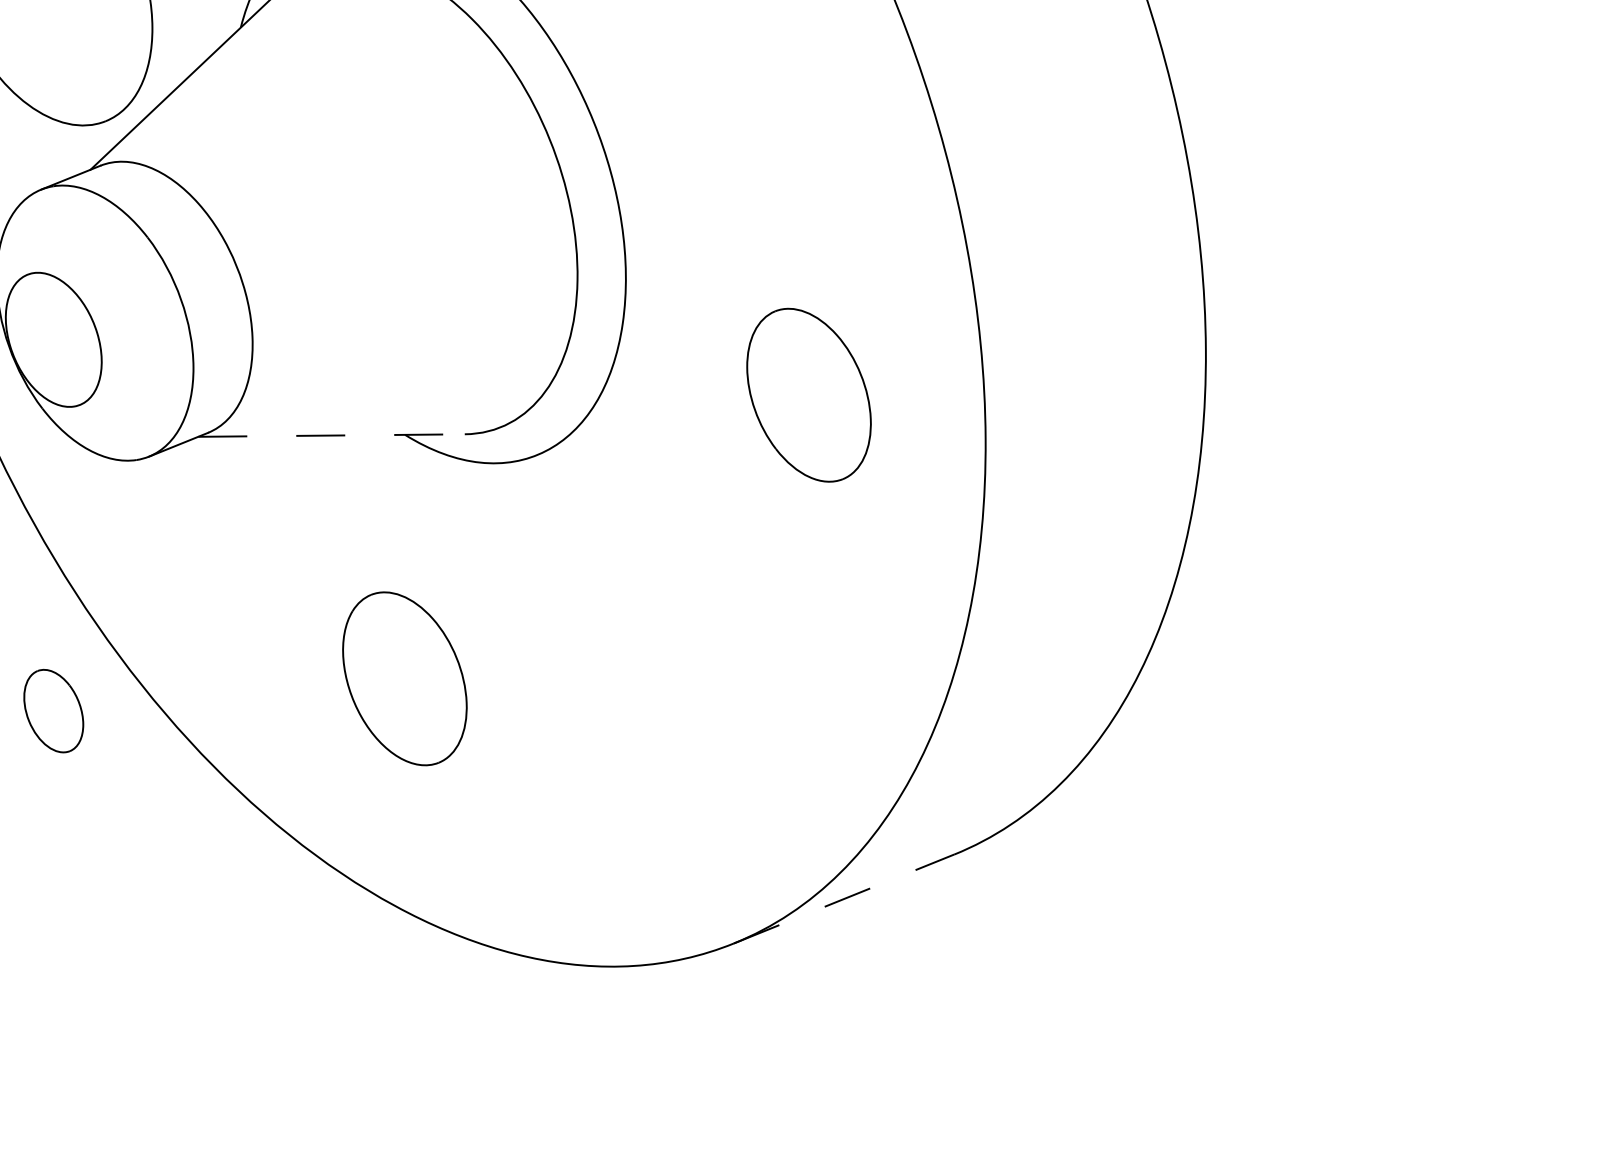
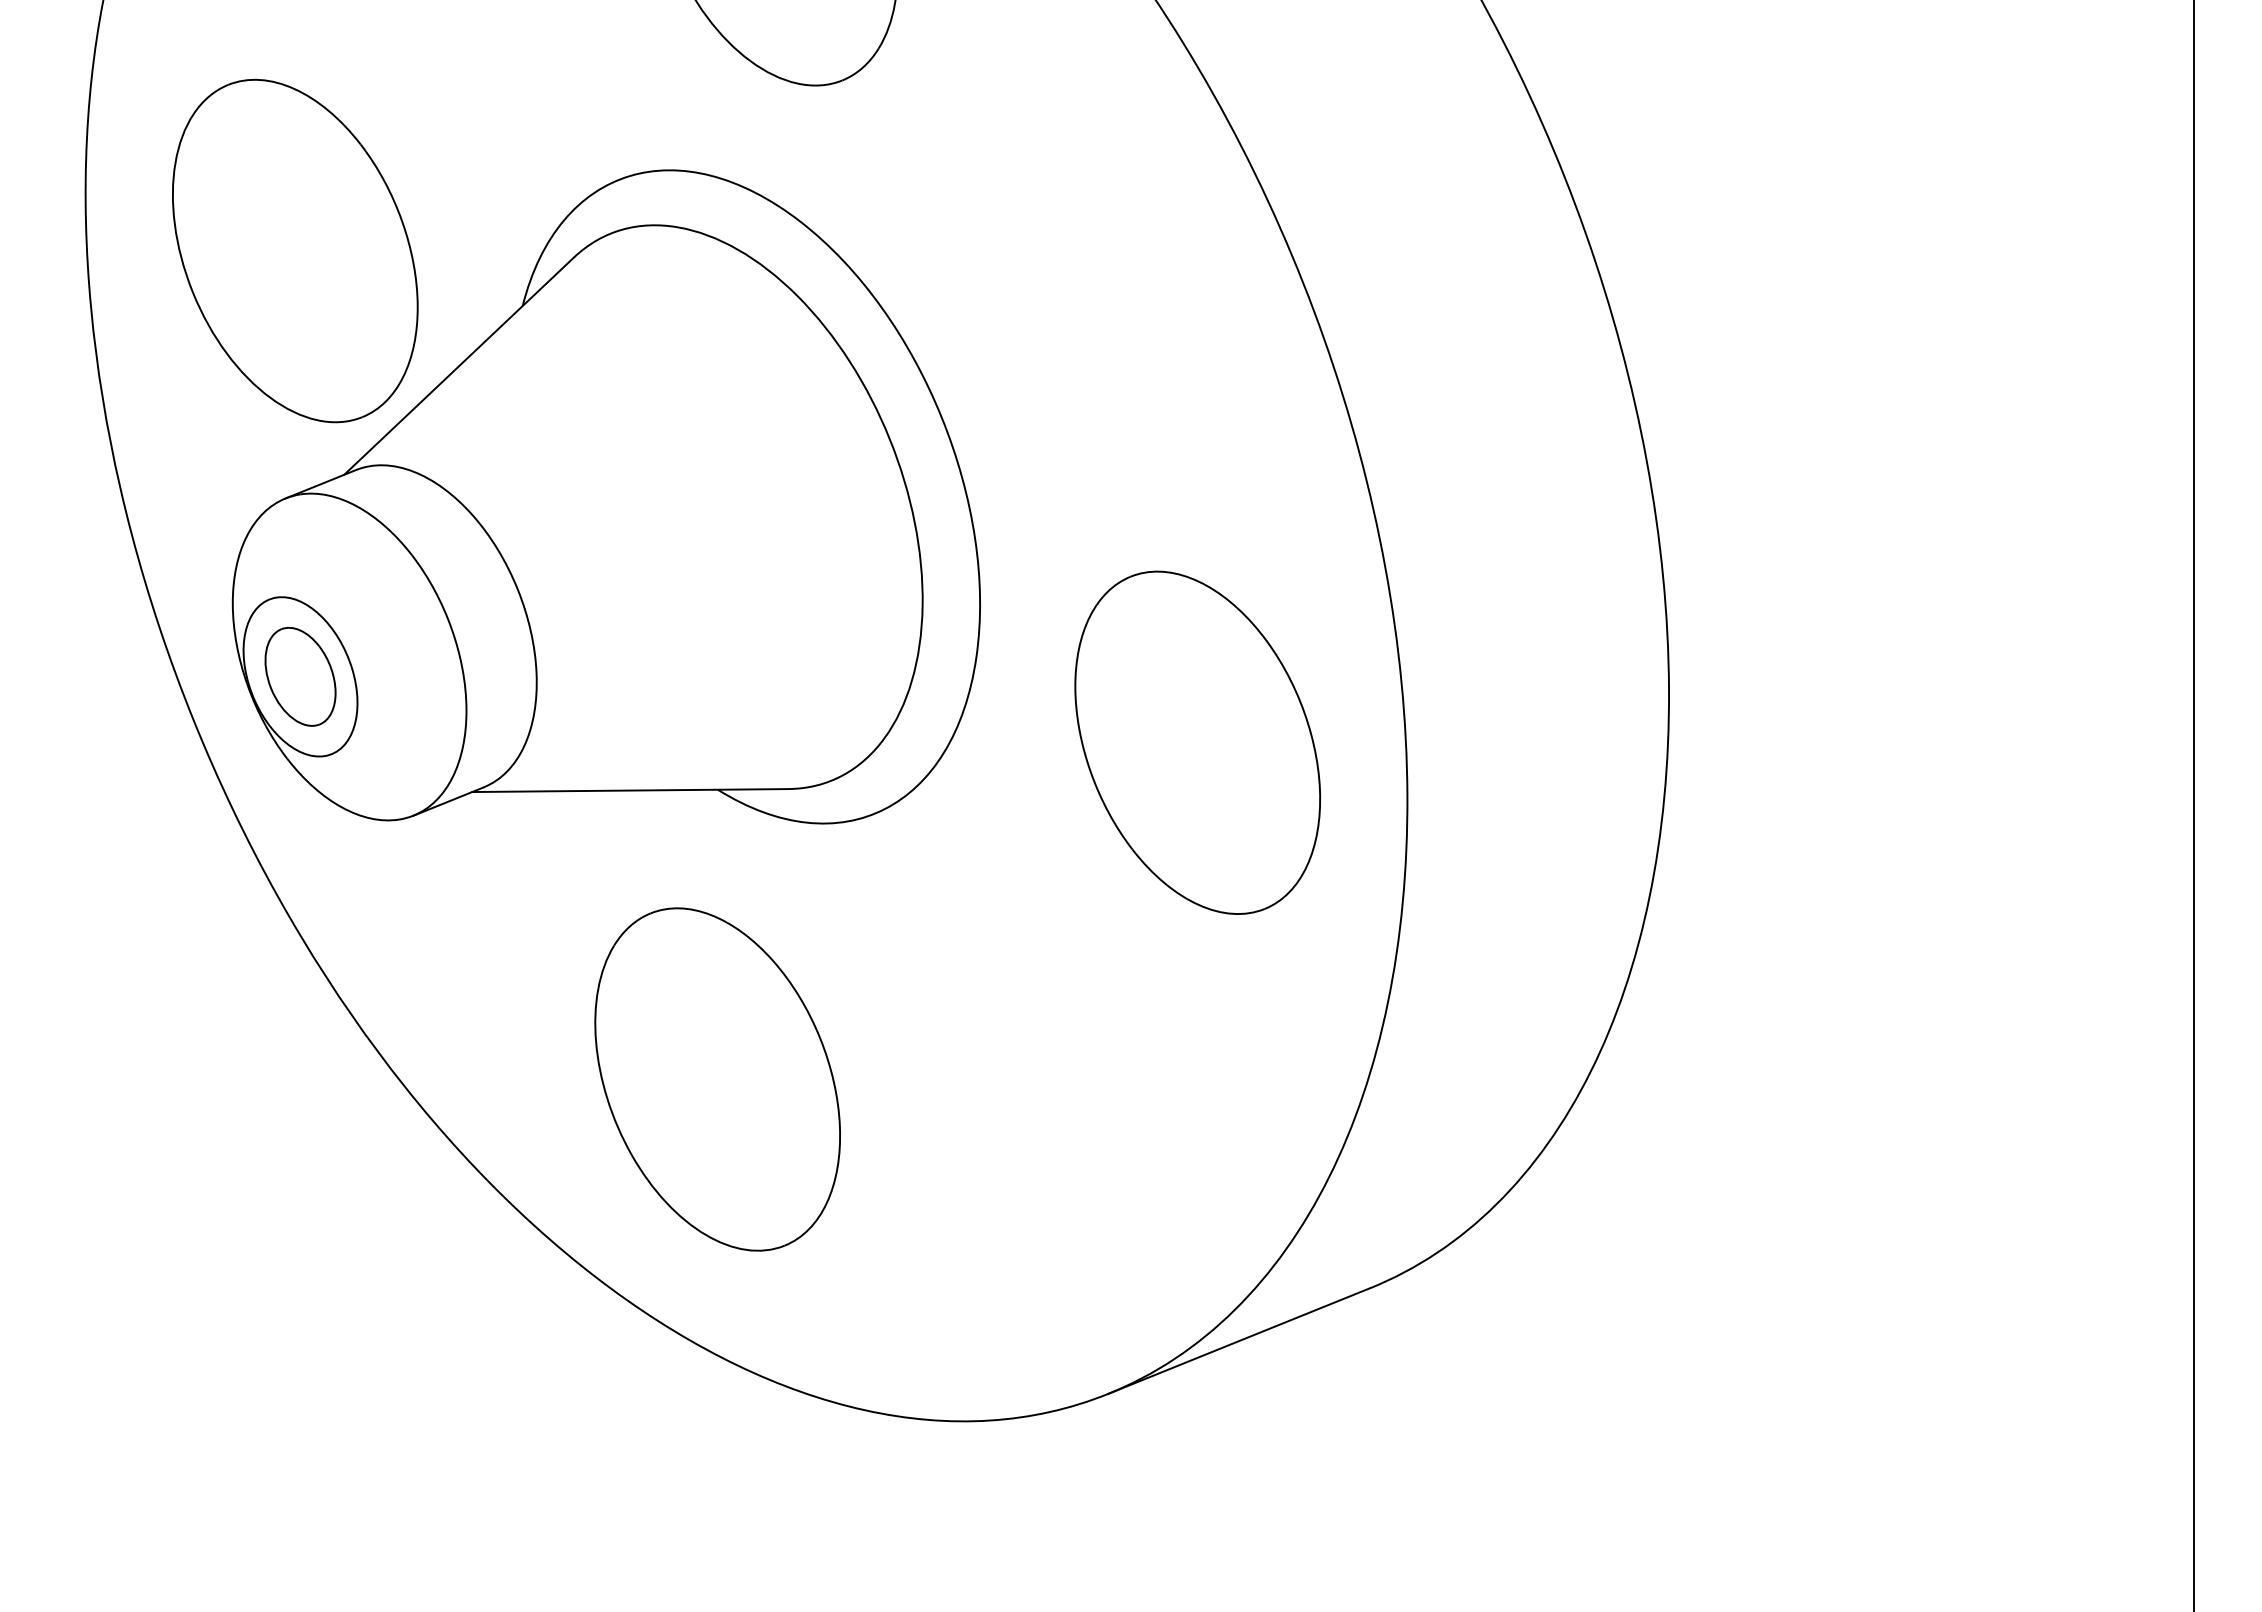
part: (808, 395) -> (1197, 742), size x1.67
line: (331, 435) -> (630, 790), dashed -> solid
part: (404, 678) -> (717, 1079), size x1.67
part: (53, 710) -> (300, 676), moved
line: (844, 898) -> (1239, 1340), dashed -> solid

